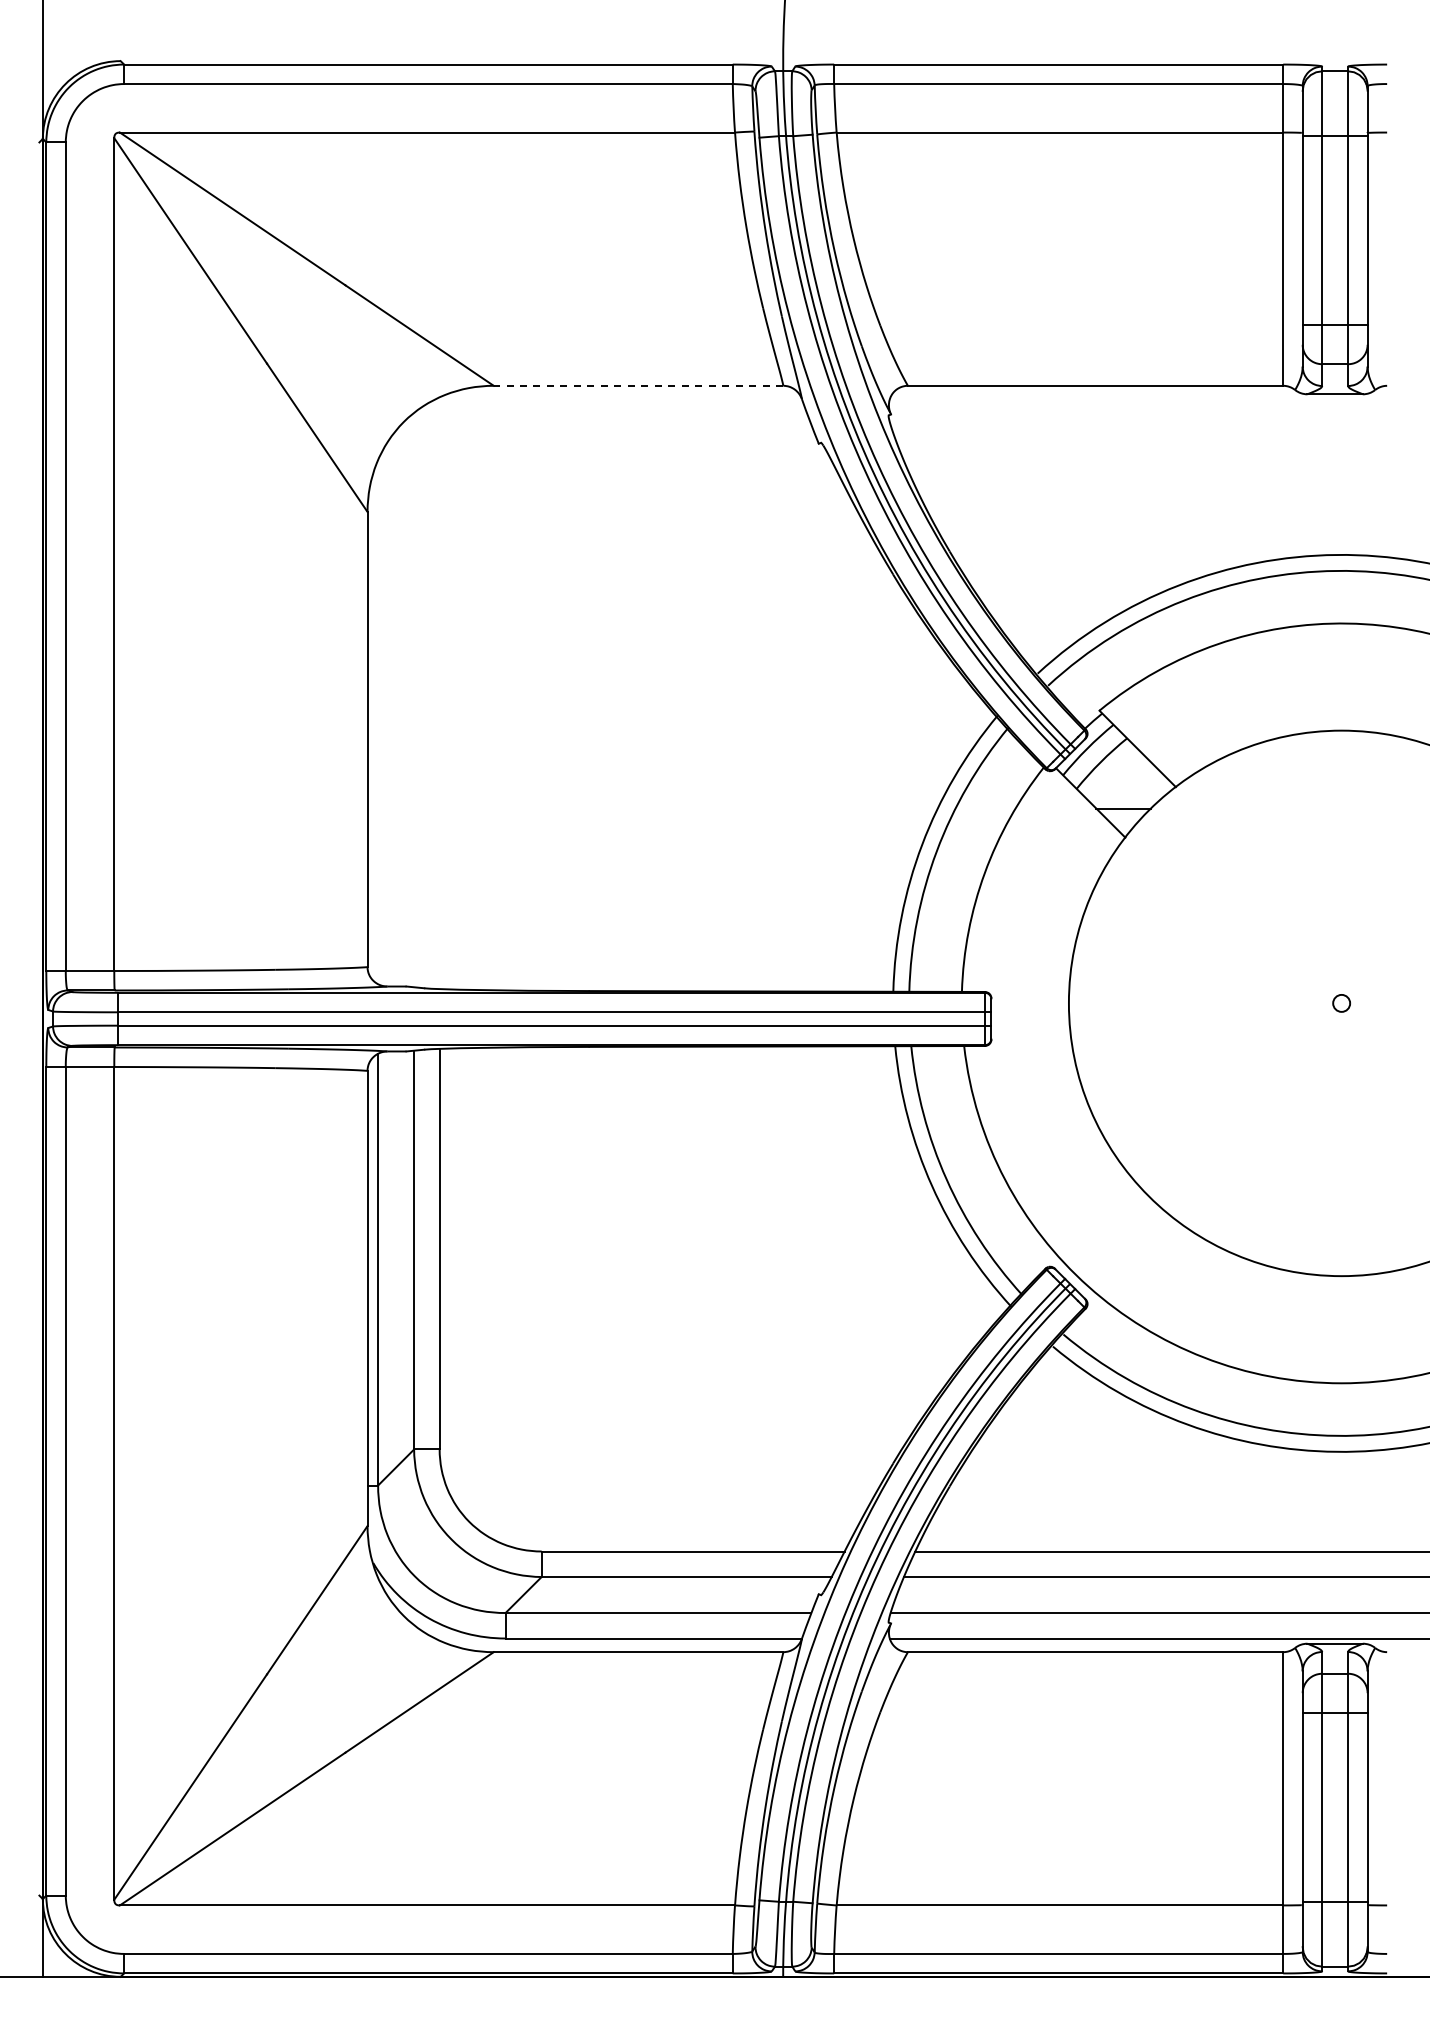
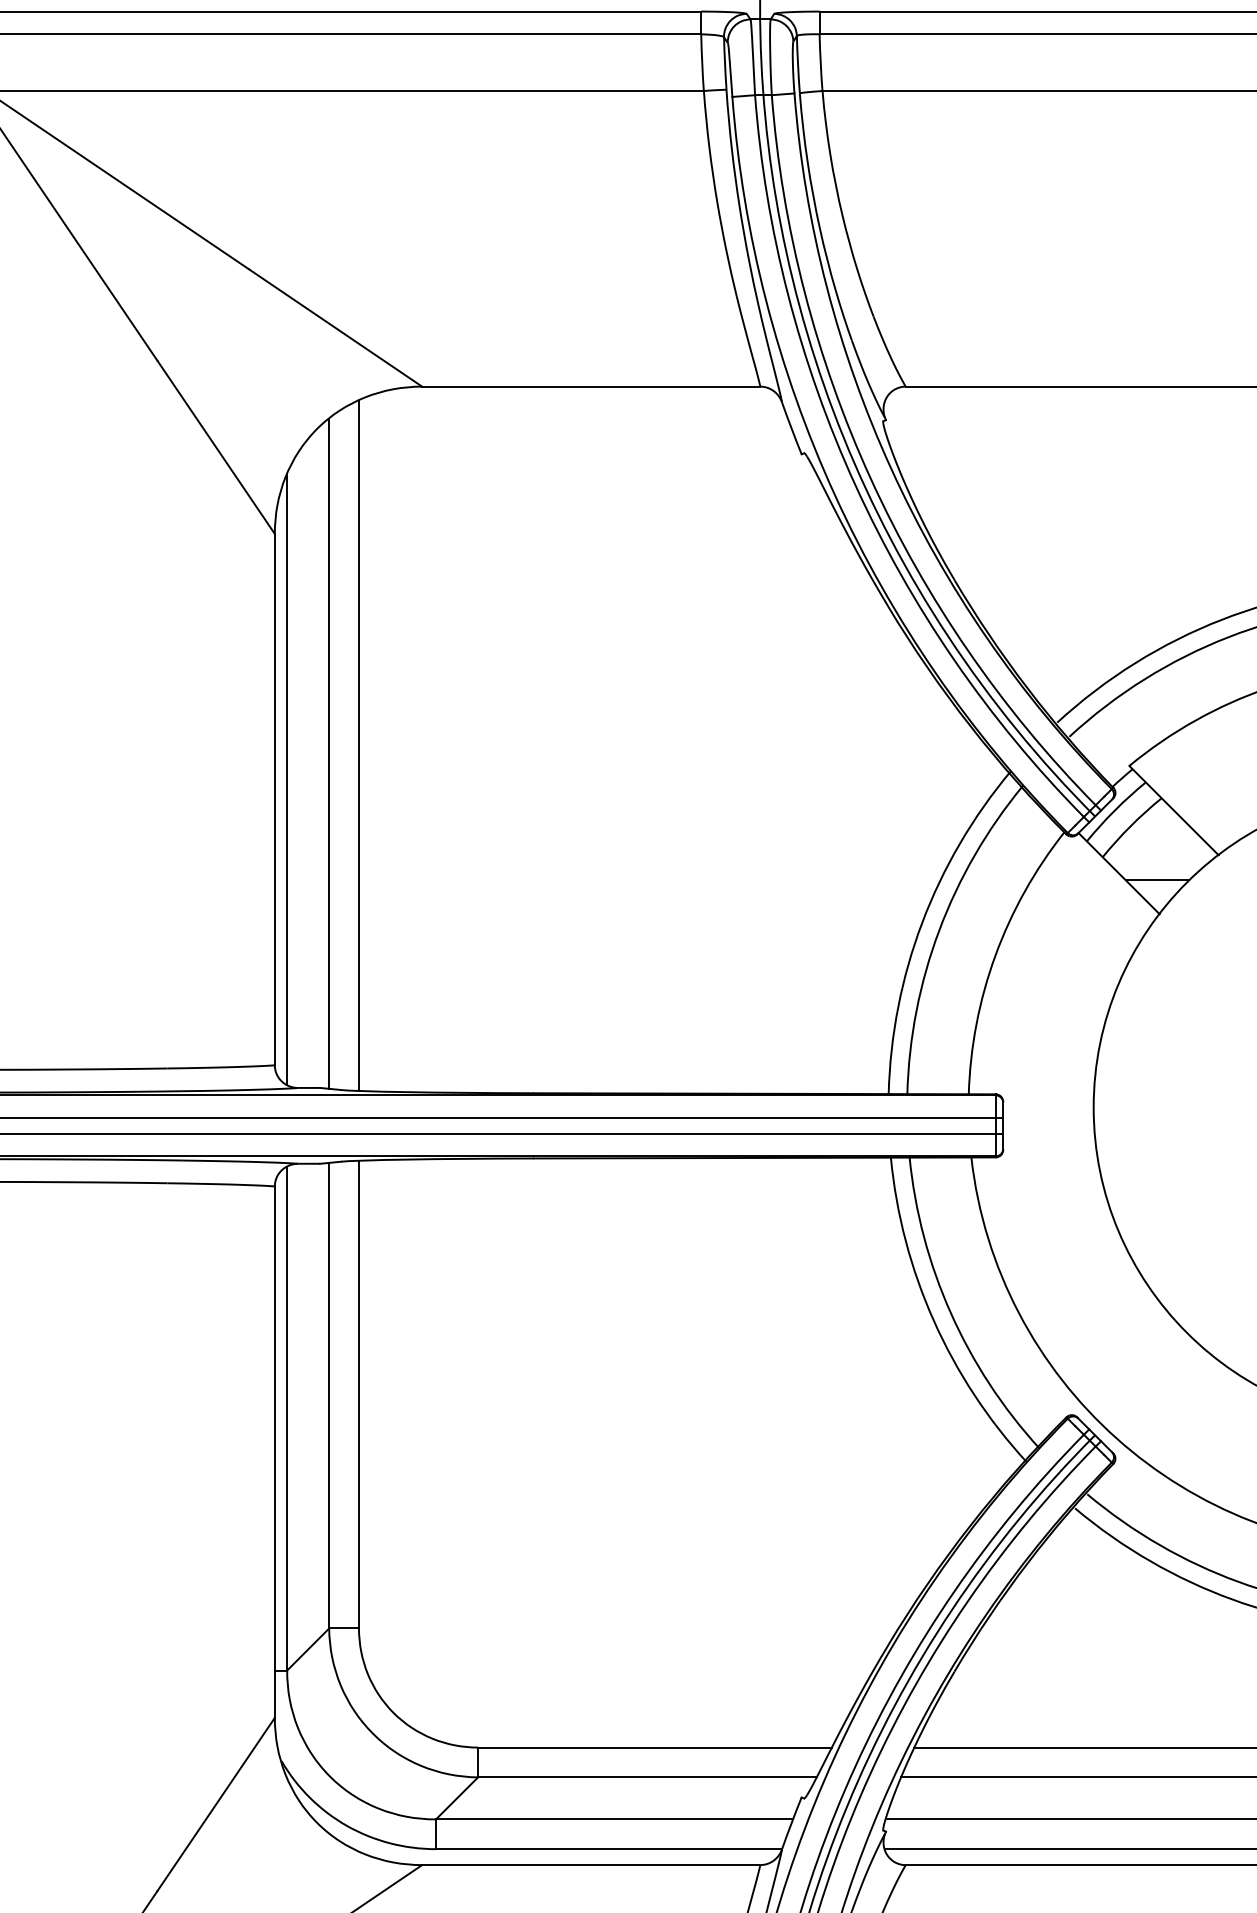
line: (638, 385) -> (591, 386), dashed -> solid
line: (439, 693) -> (358, 745), added
line: (414, 700) -> (329, 754), added
line: (378, 721) -> (287, 778), added

